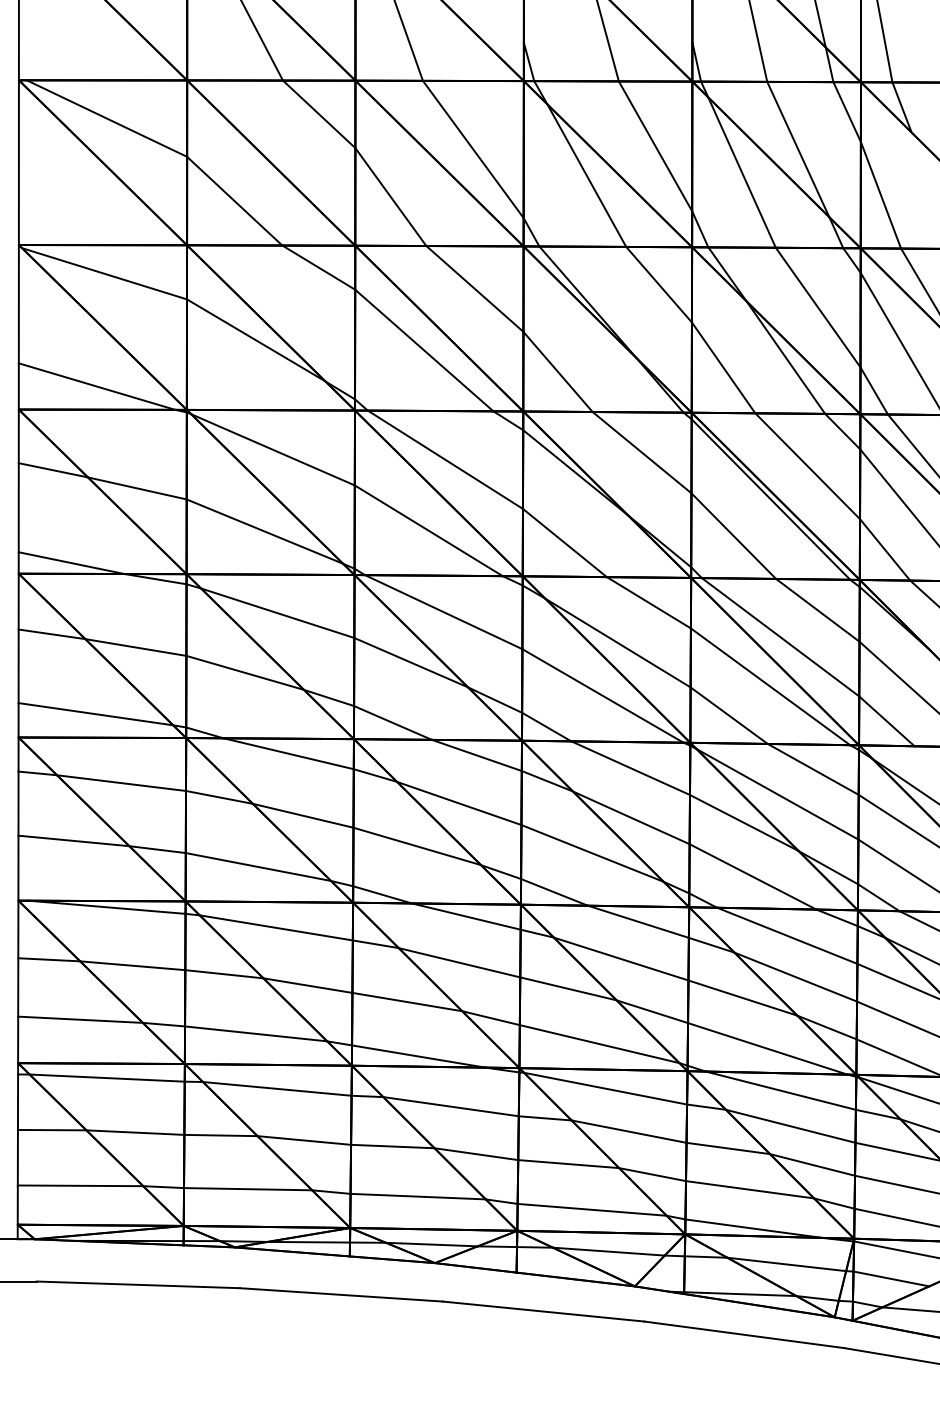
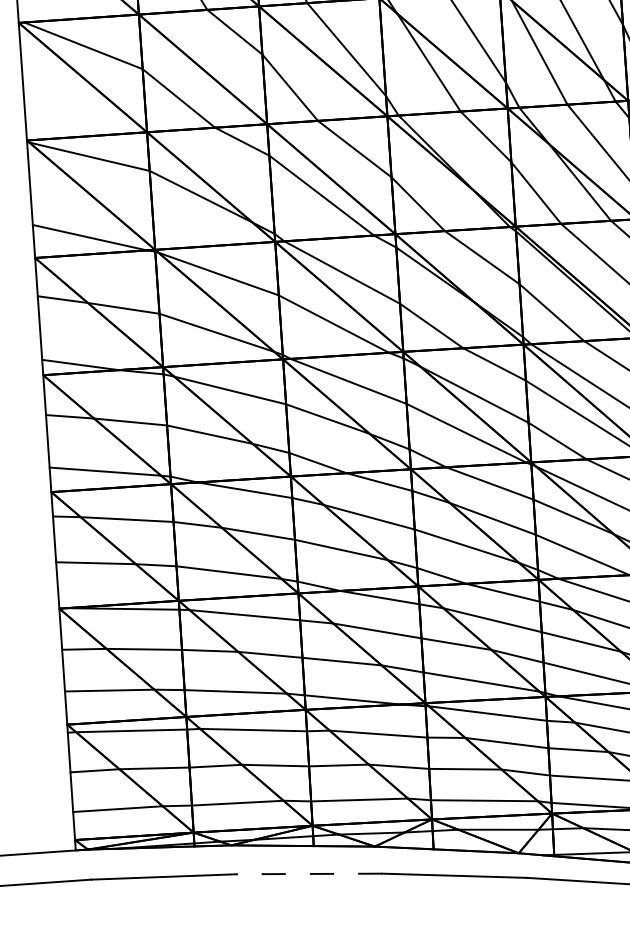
line: (341, 1294) -> (309, 873), solid -> dashed

